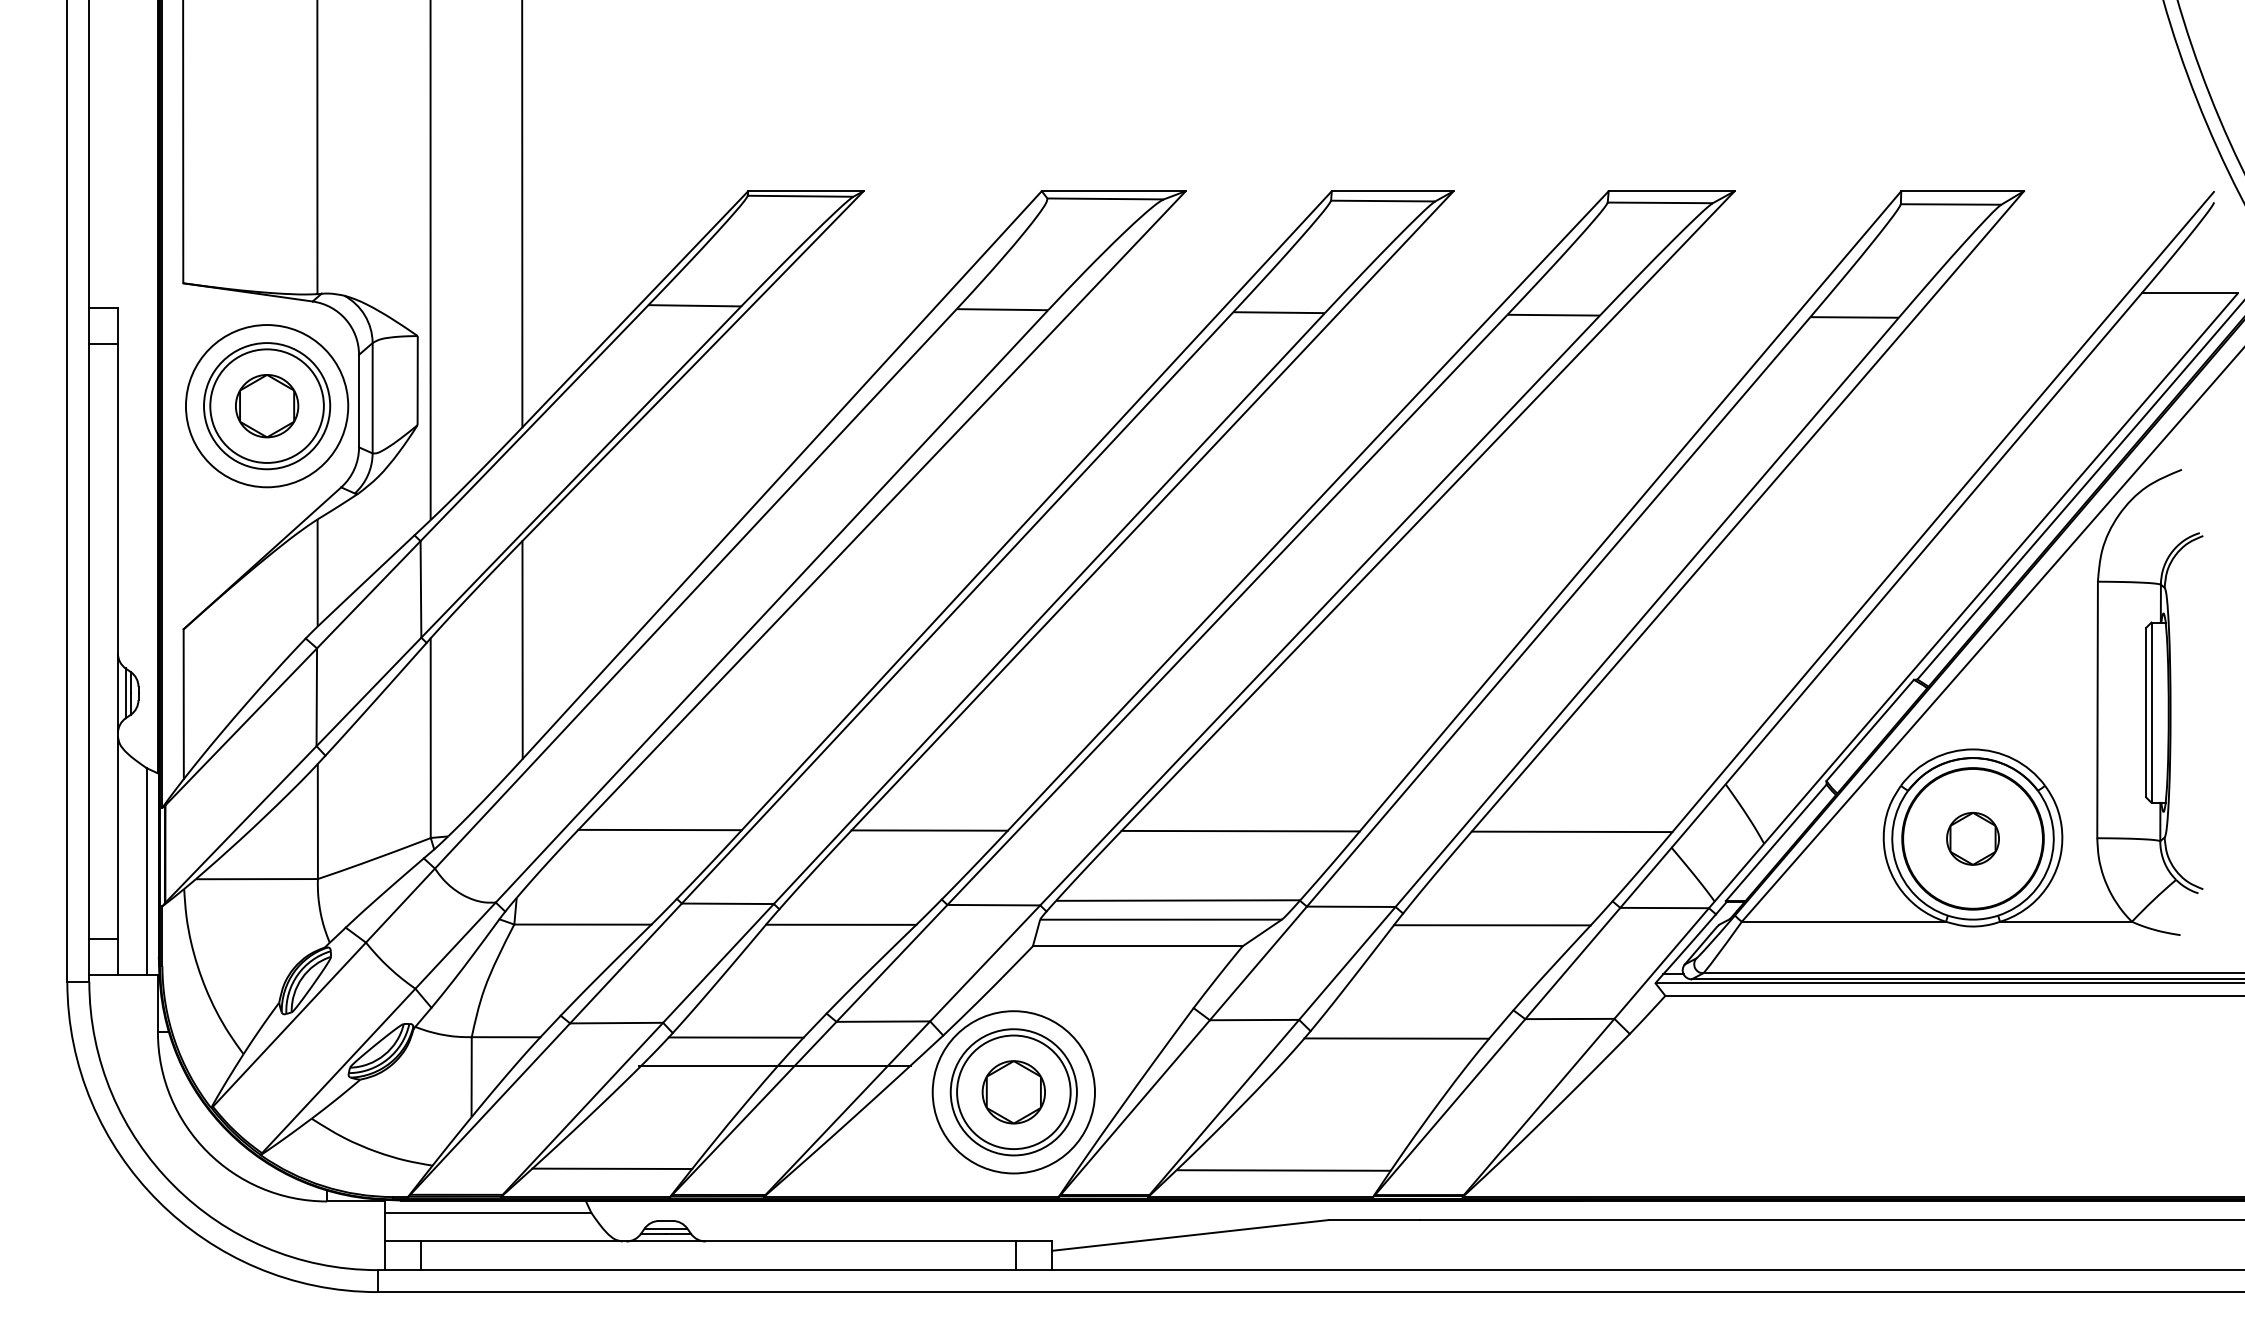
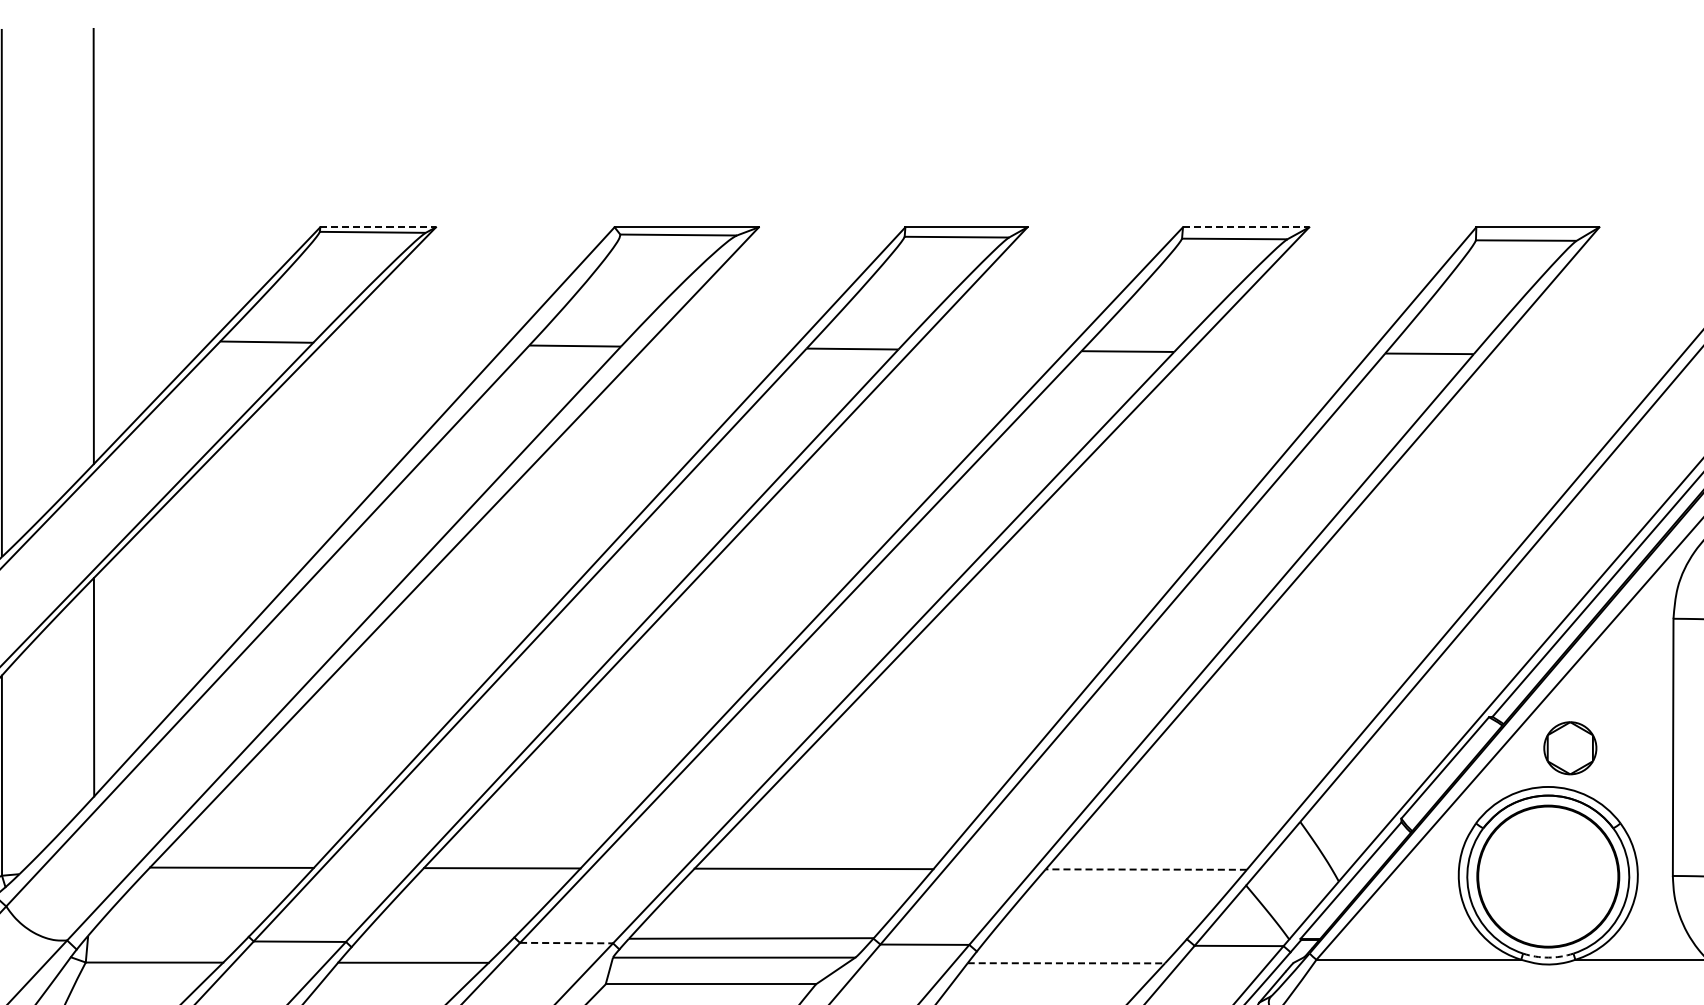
line: (805, 191) -> (377, 227), solid -> dashed
line: (1671, 191) -> (1245, 227), solid -> dashed
line: (1571, 831) -> (1145, 869), solid -> dashed
part: (1972, 838) -> (1569, 747), moved
line: (994, 905) -> (567, 943), solid -> dashed
arc: (1973, 919) -> (1548, 957), solid -> dashed
line: (1492, 925) -> (1066, 963), solid -> dashed

